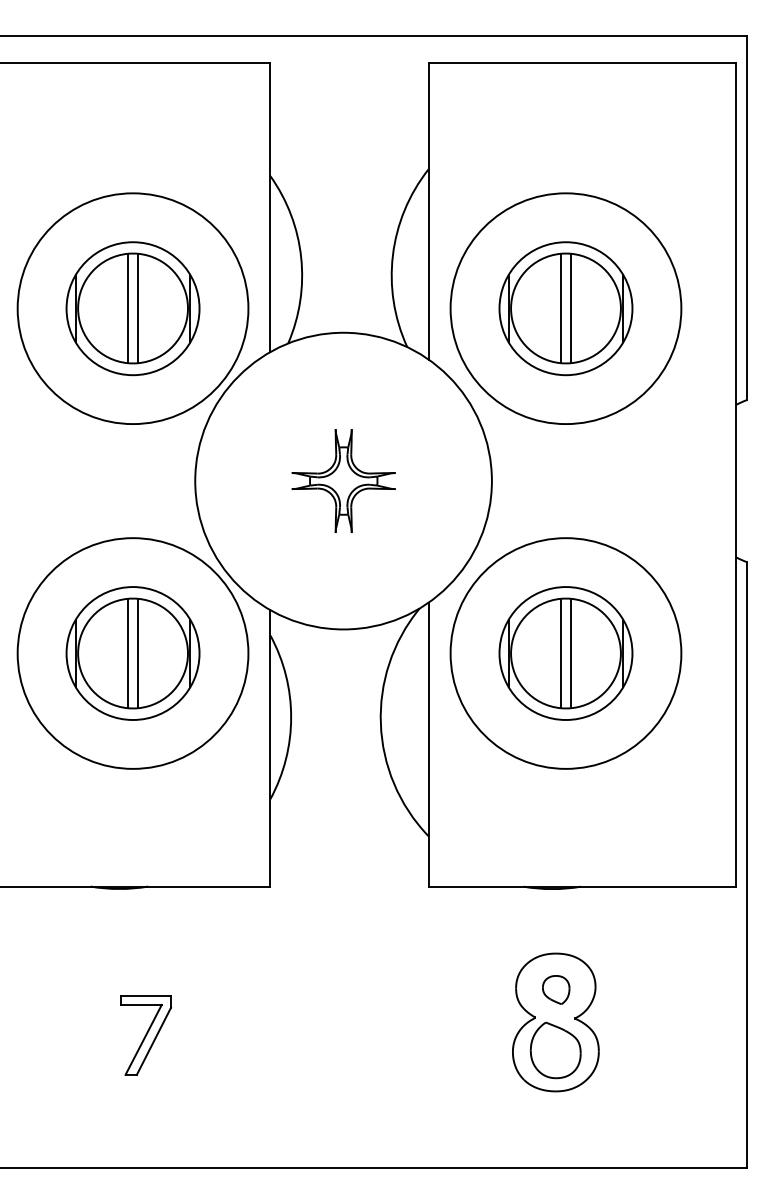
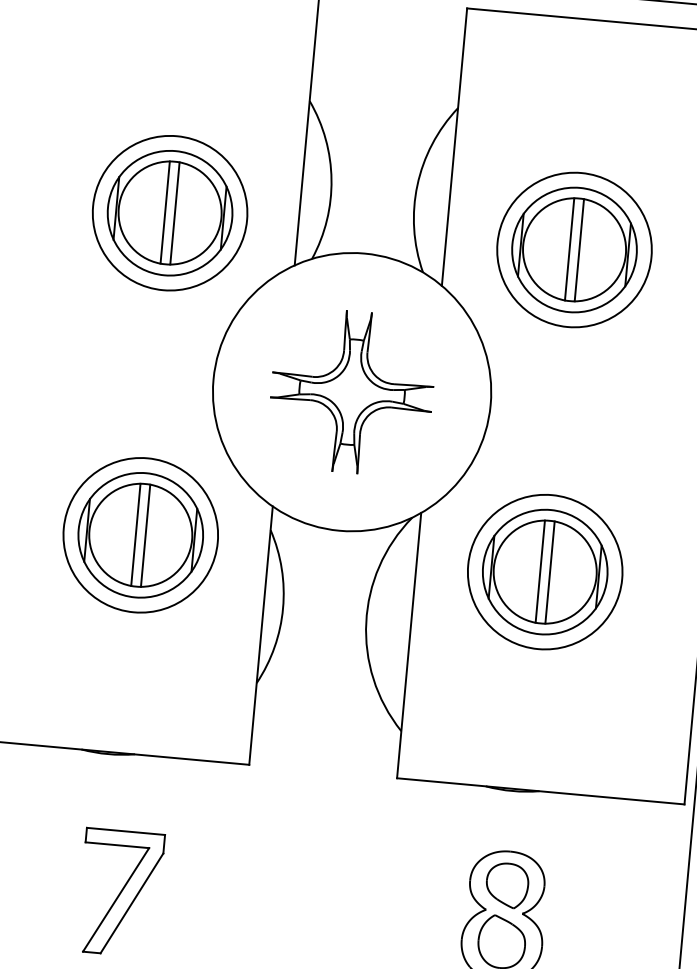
circle: (132, 308) -> (169, 212), size x0.71
circle: (565, 308) -> (574, 249), size x0.71
part: (343, 480) -> (352, 391), size x1.67
circle: (132, 653) -> (140, 535), size x0.71
circle: (565, 653) -> (544, 572), size x0.71
part: (556, 989) -> (507, 885), size x1.67
part: (145, 1035) -> (119, 893), size x1.67

